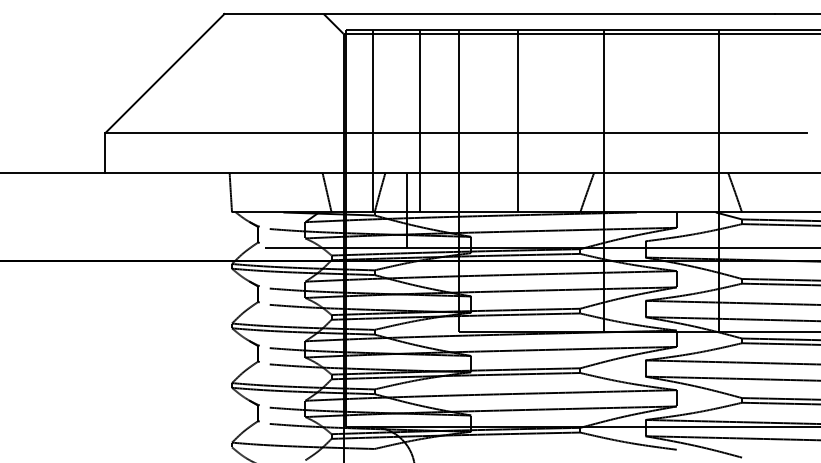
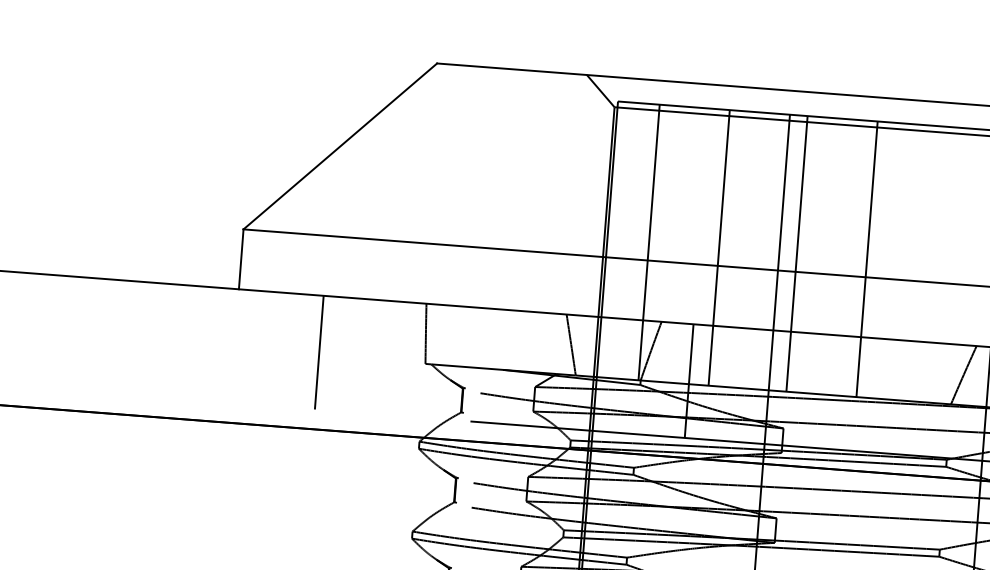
line: (471, 120) -> (797, 252), added
line: (161, 210) -> (319, 352), added

